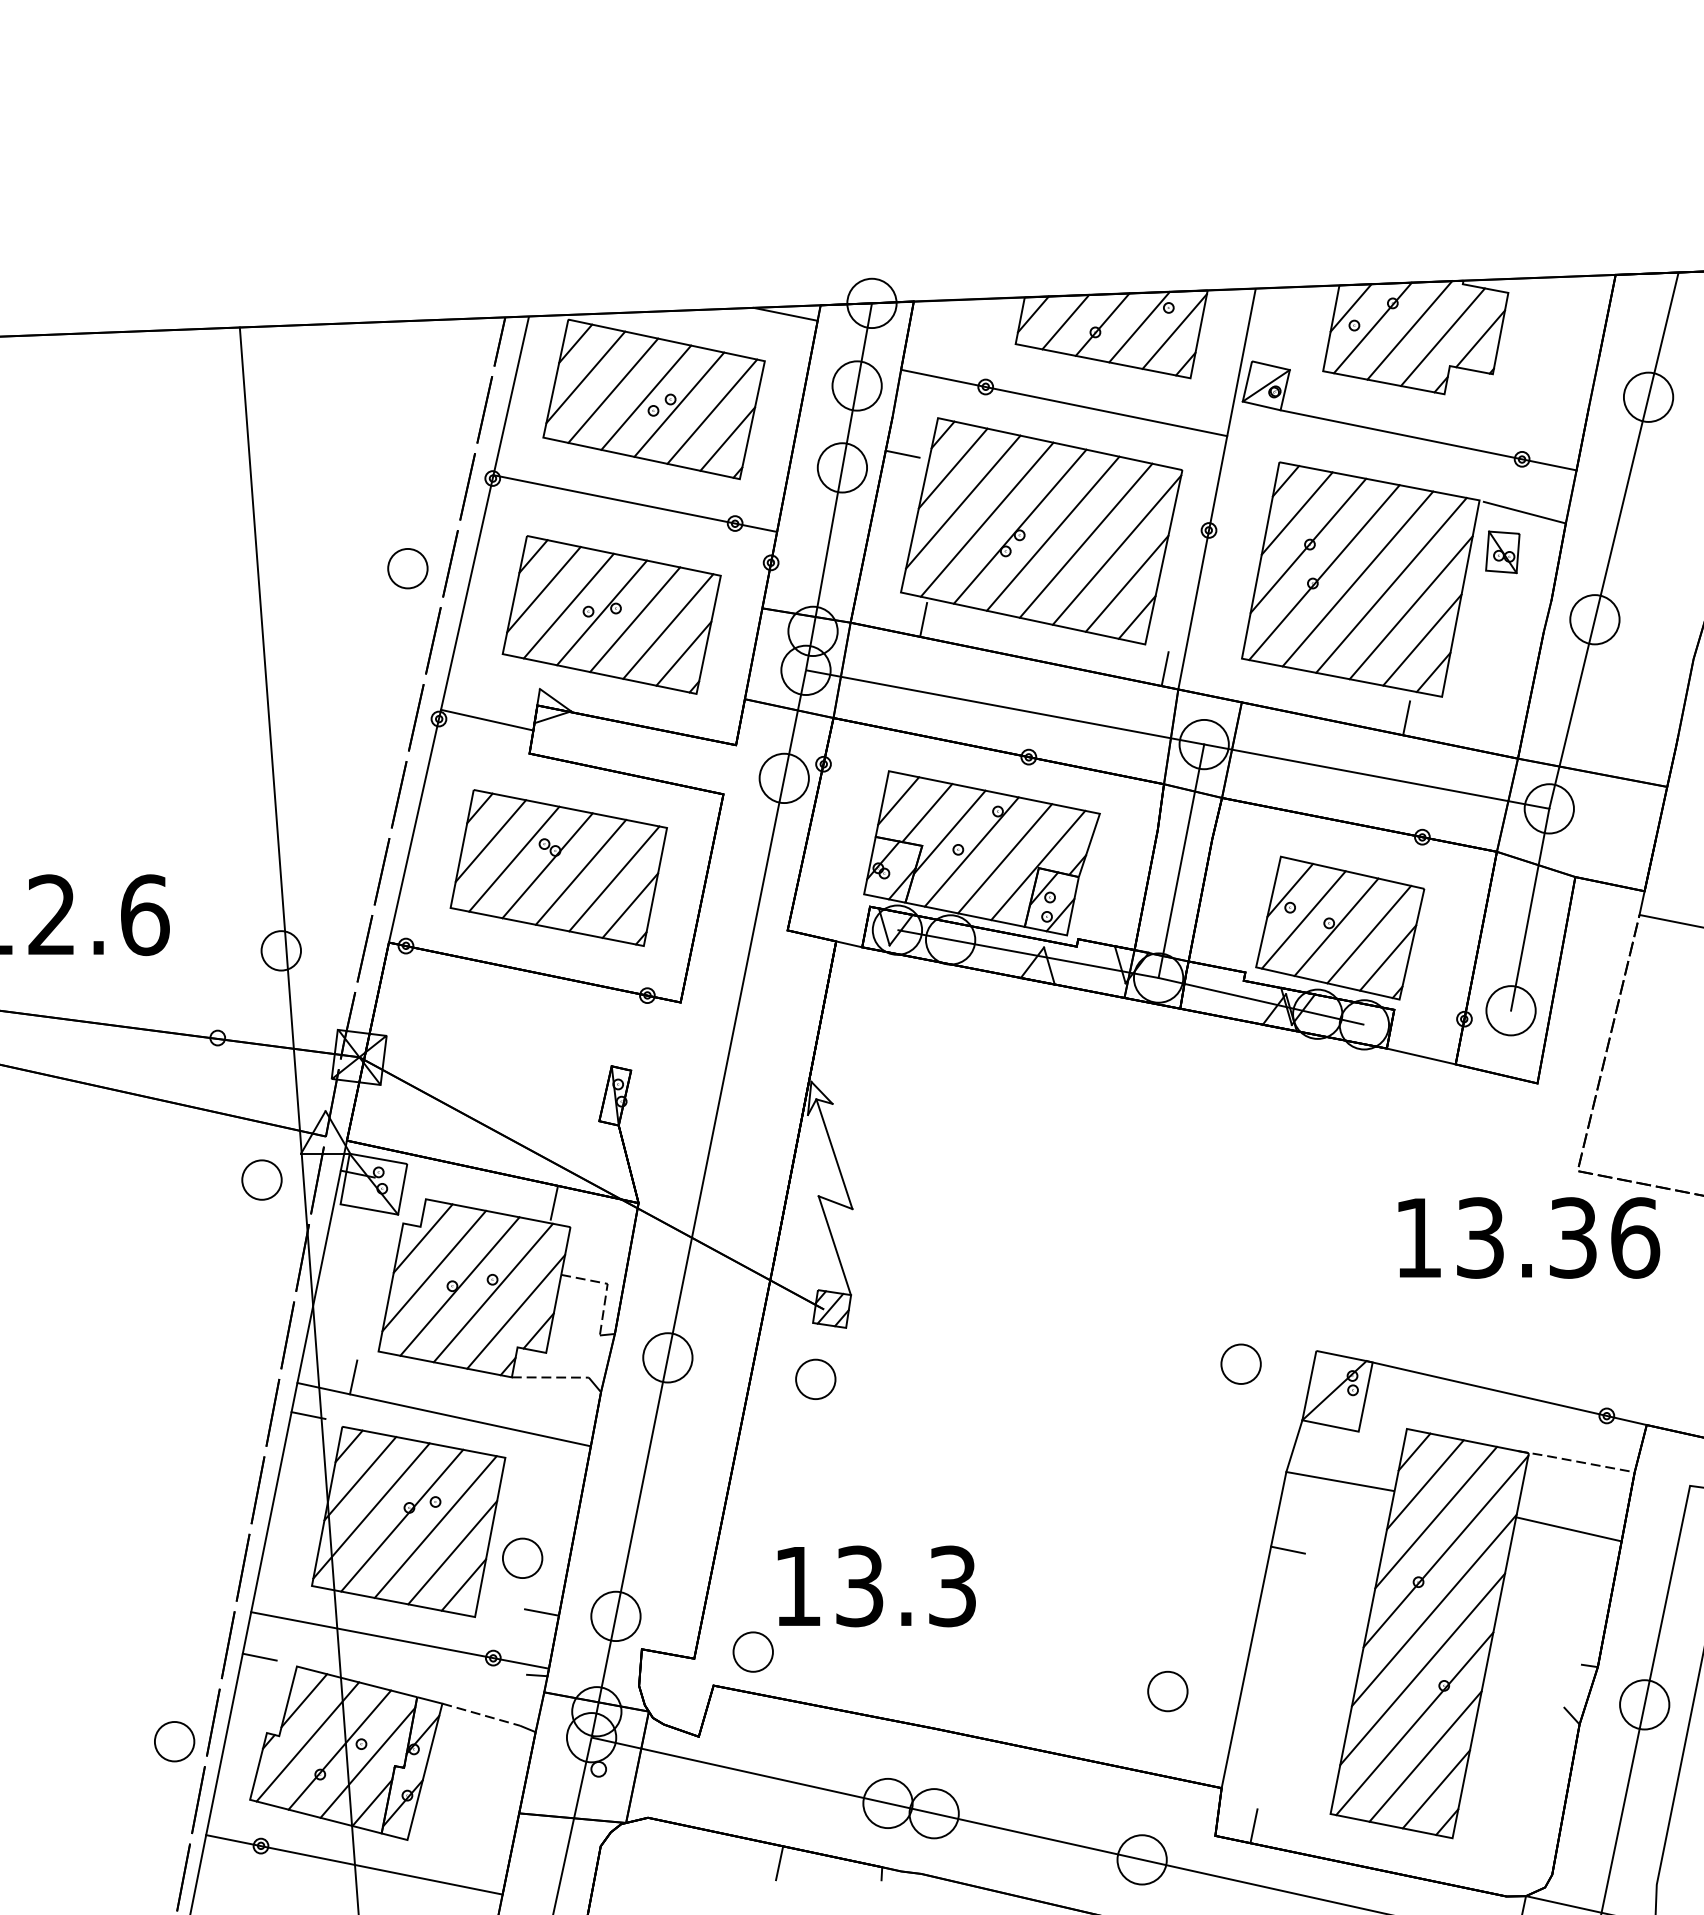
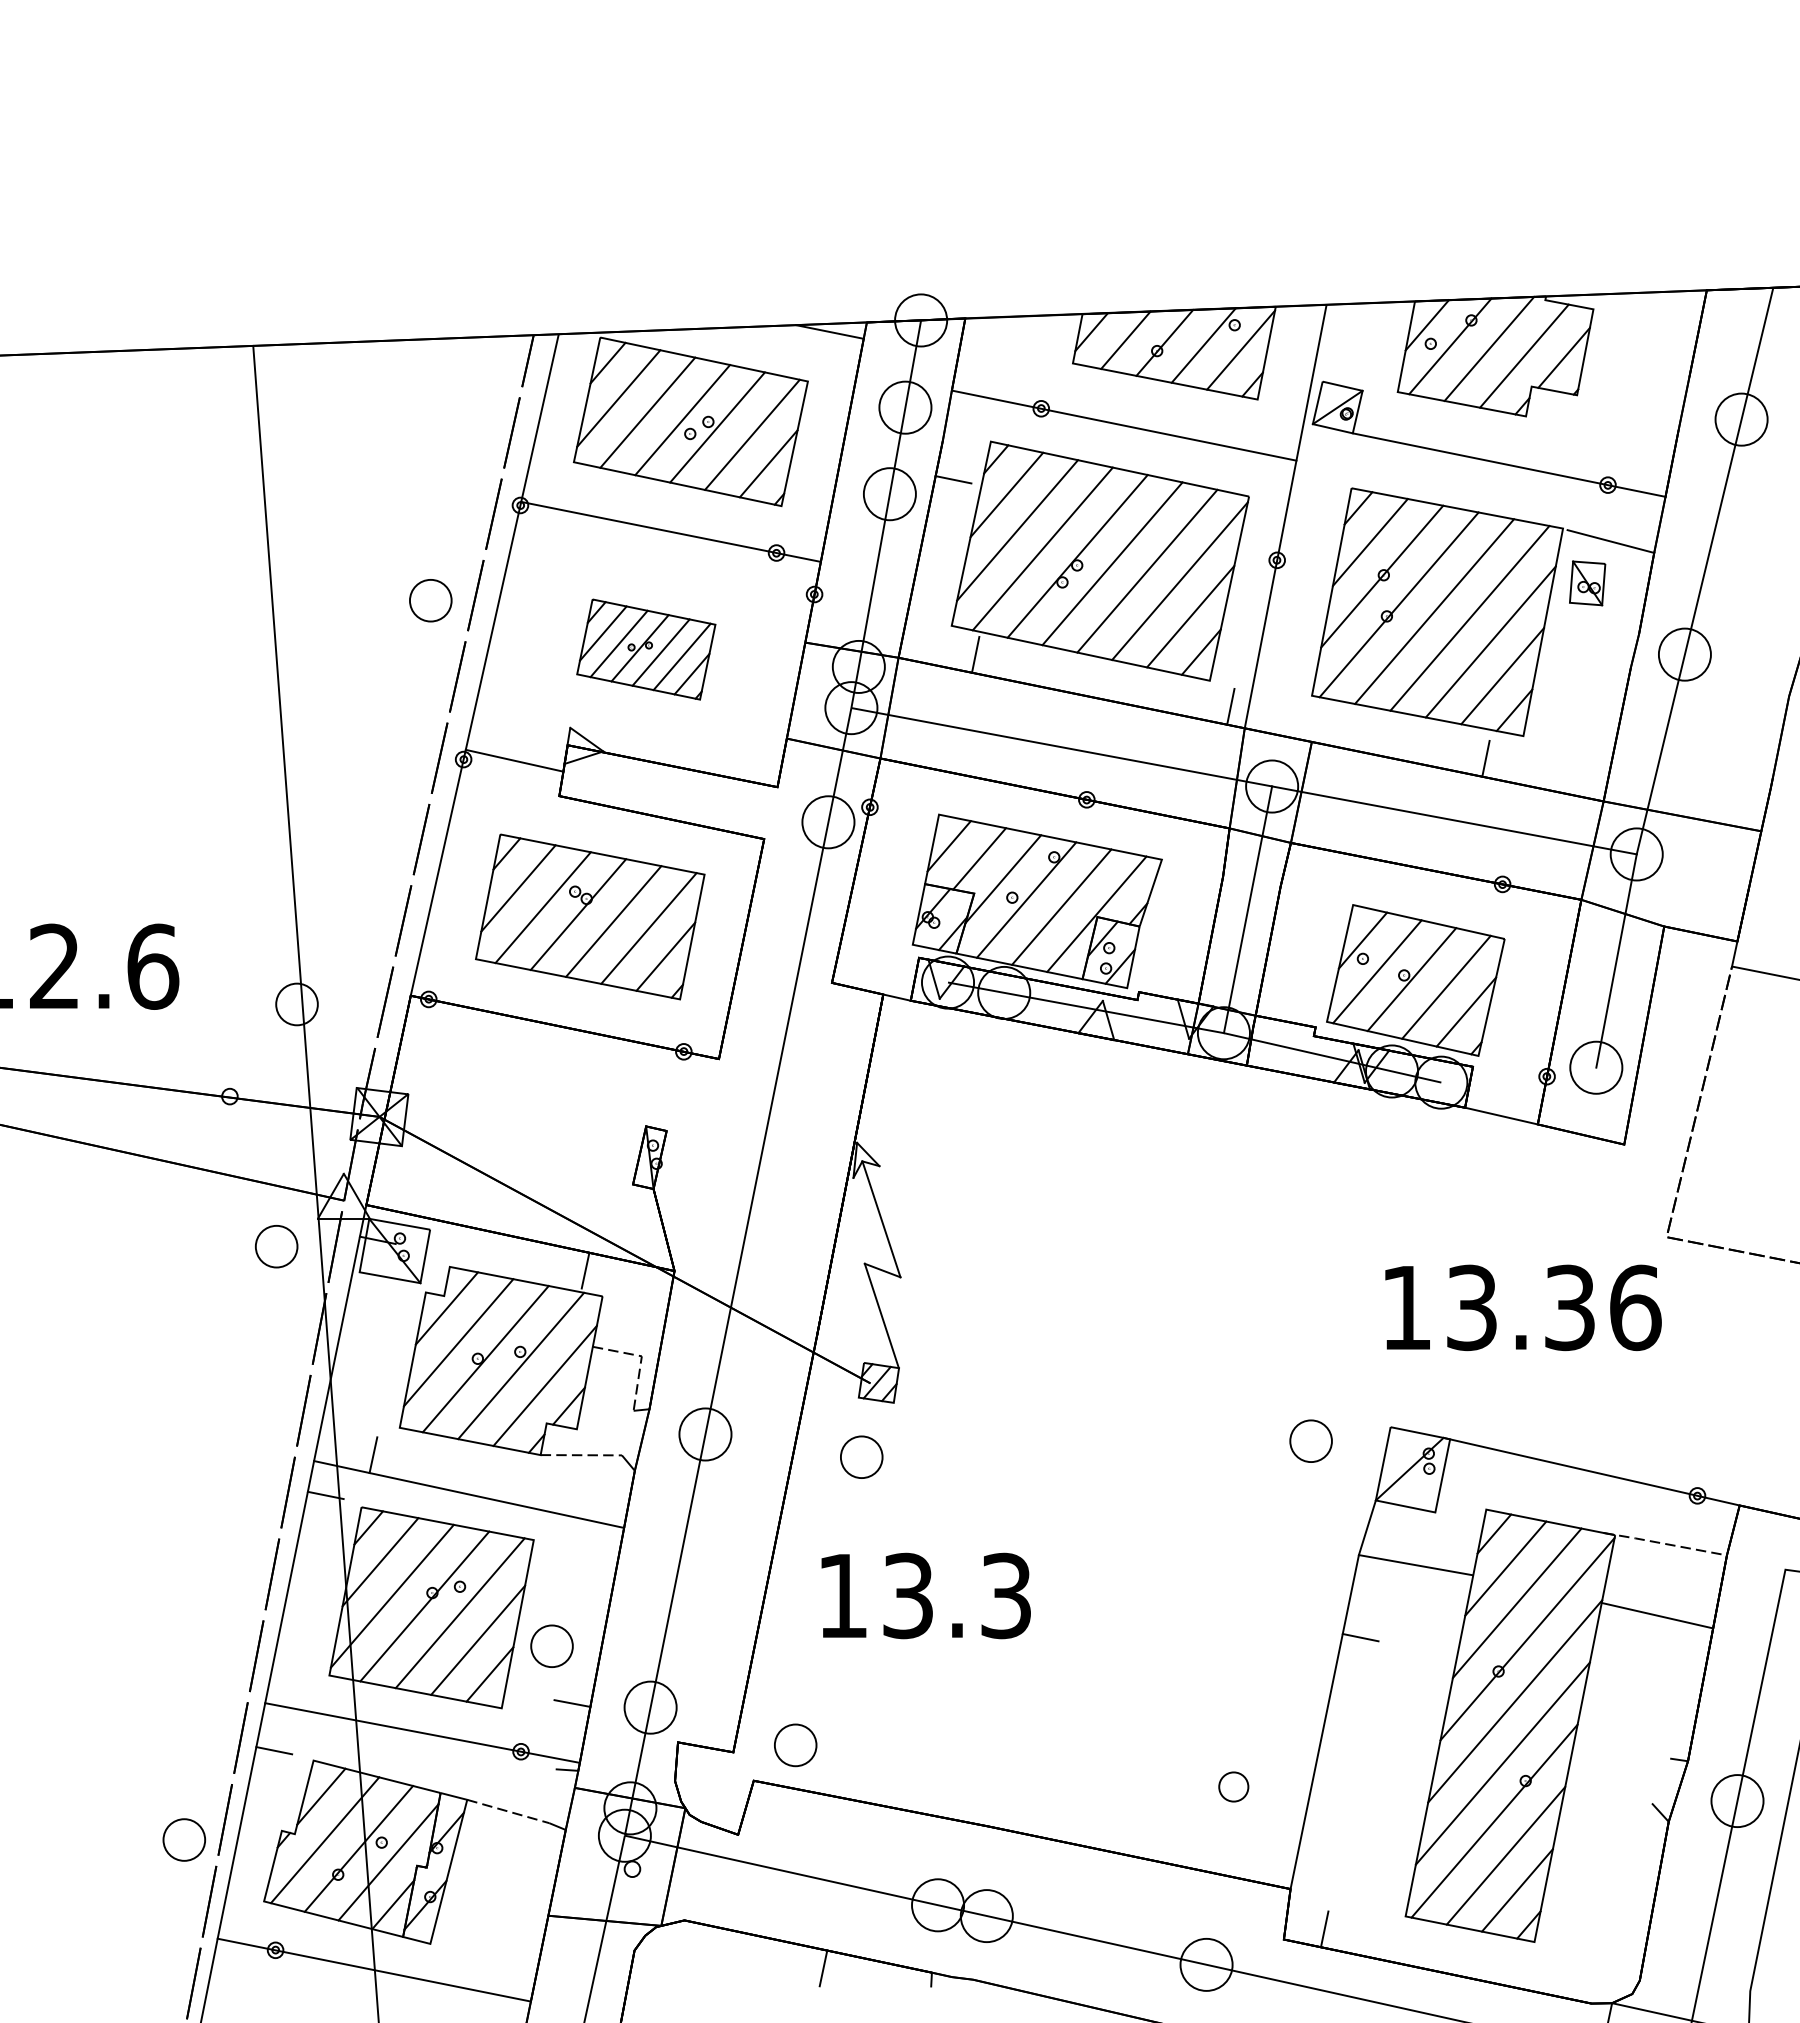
part: (612, 614) -> (646, 649), size x0.6
text: (1529, 1237) -> (1523, 1307), moved
text: (876, 1585) -> (925, 1595), moved
part: (1167, 1691) -> (1233, 1786), size x0.7

